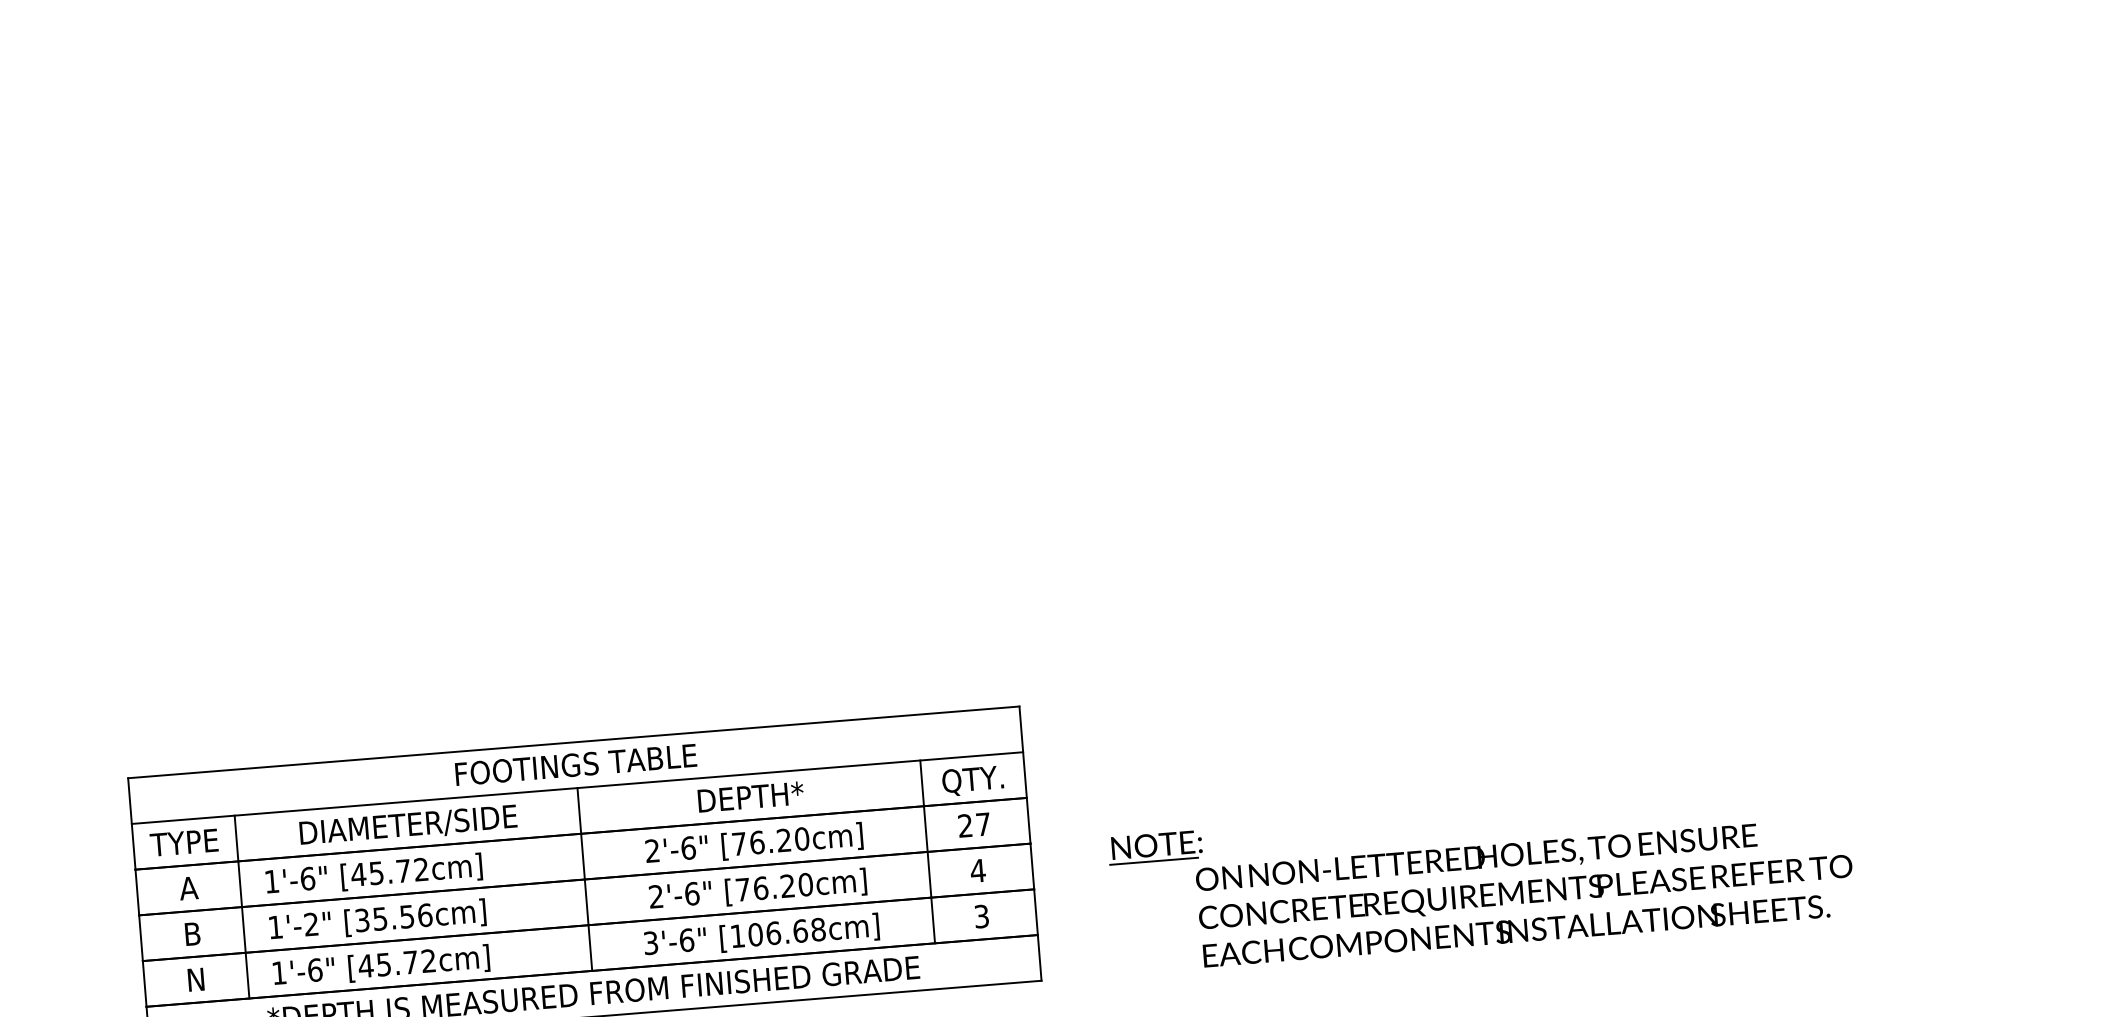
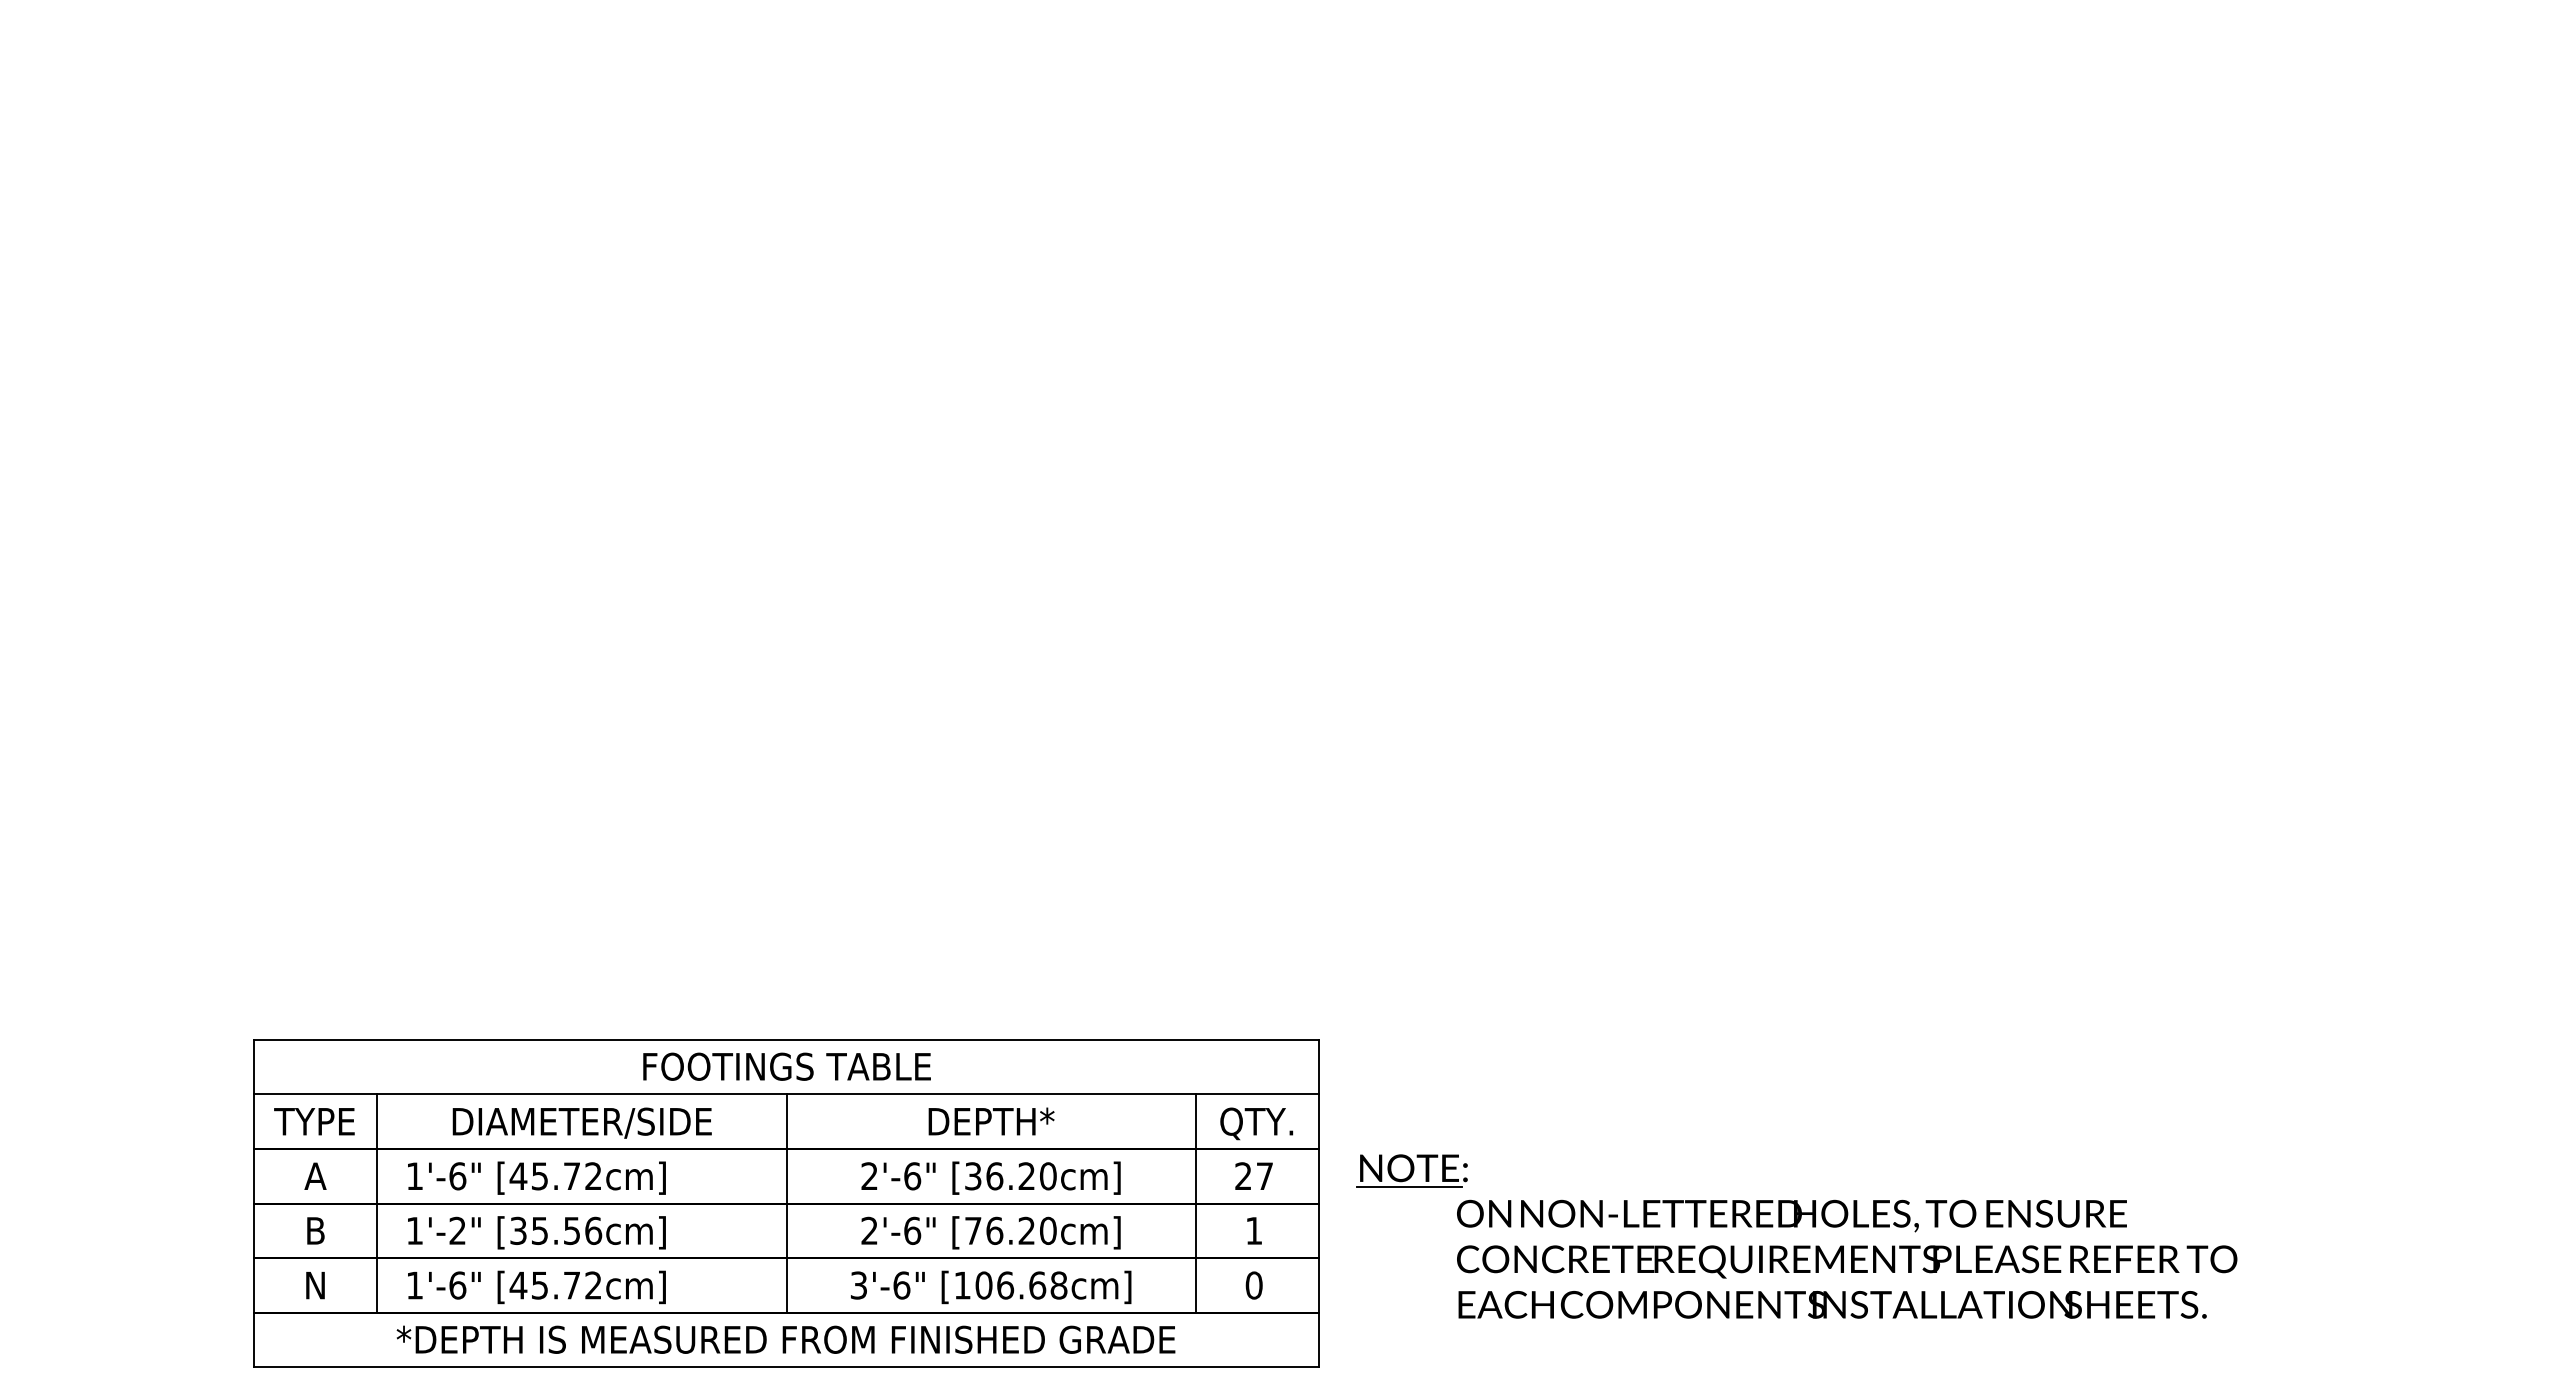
text: (739, 844) -> (973, 1176), [76.20cm] -> [36.20cm]
part: (1481, 868) -> (1796, 1227), moved
text: (978, 870) -> (1254, 1230), 4 -> 1
text: (981, 916) -> (1253, 1285), 3 -> 0

